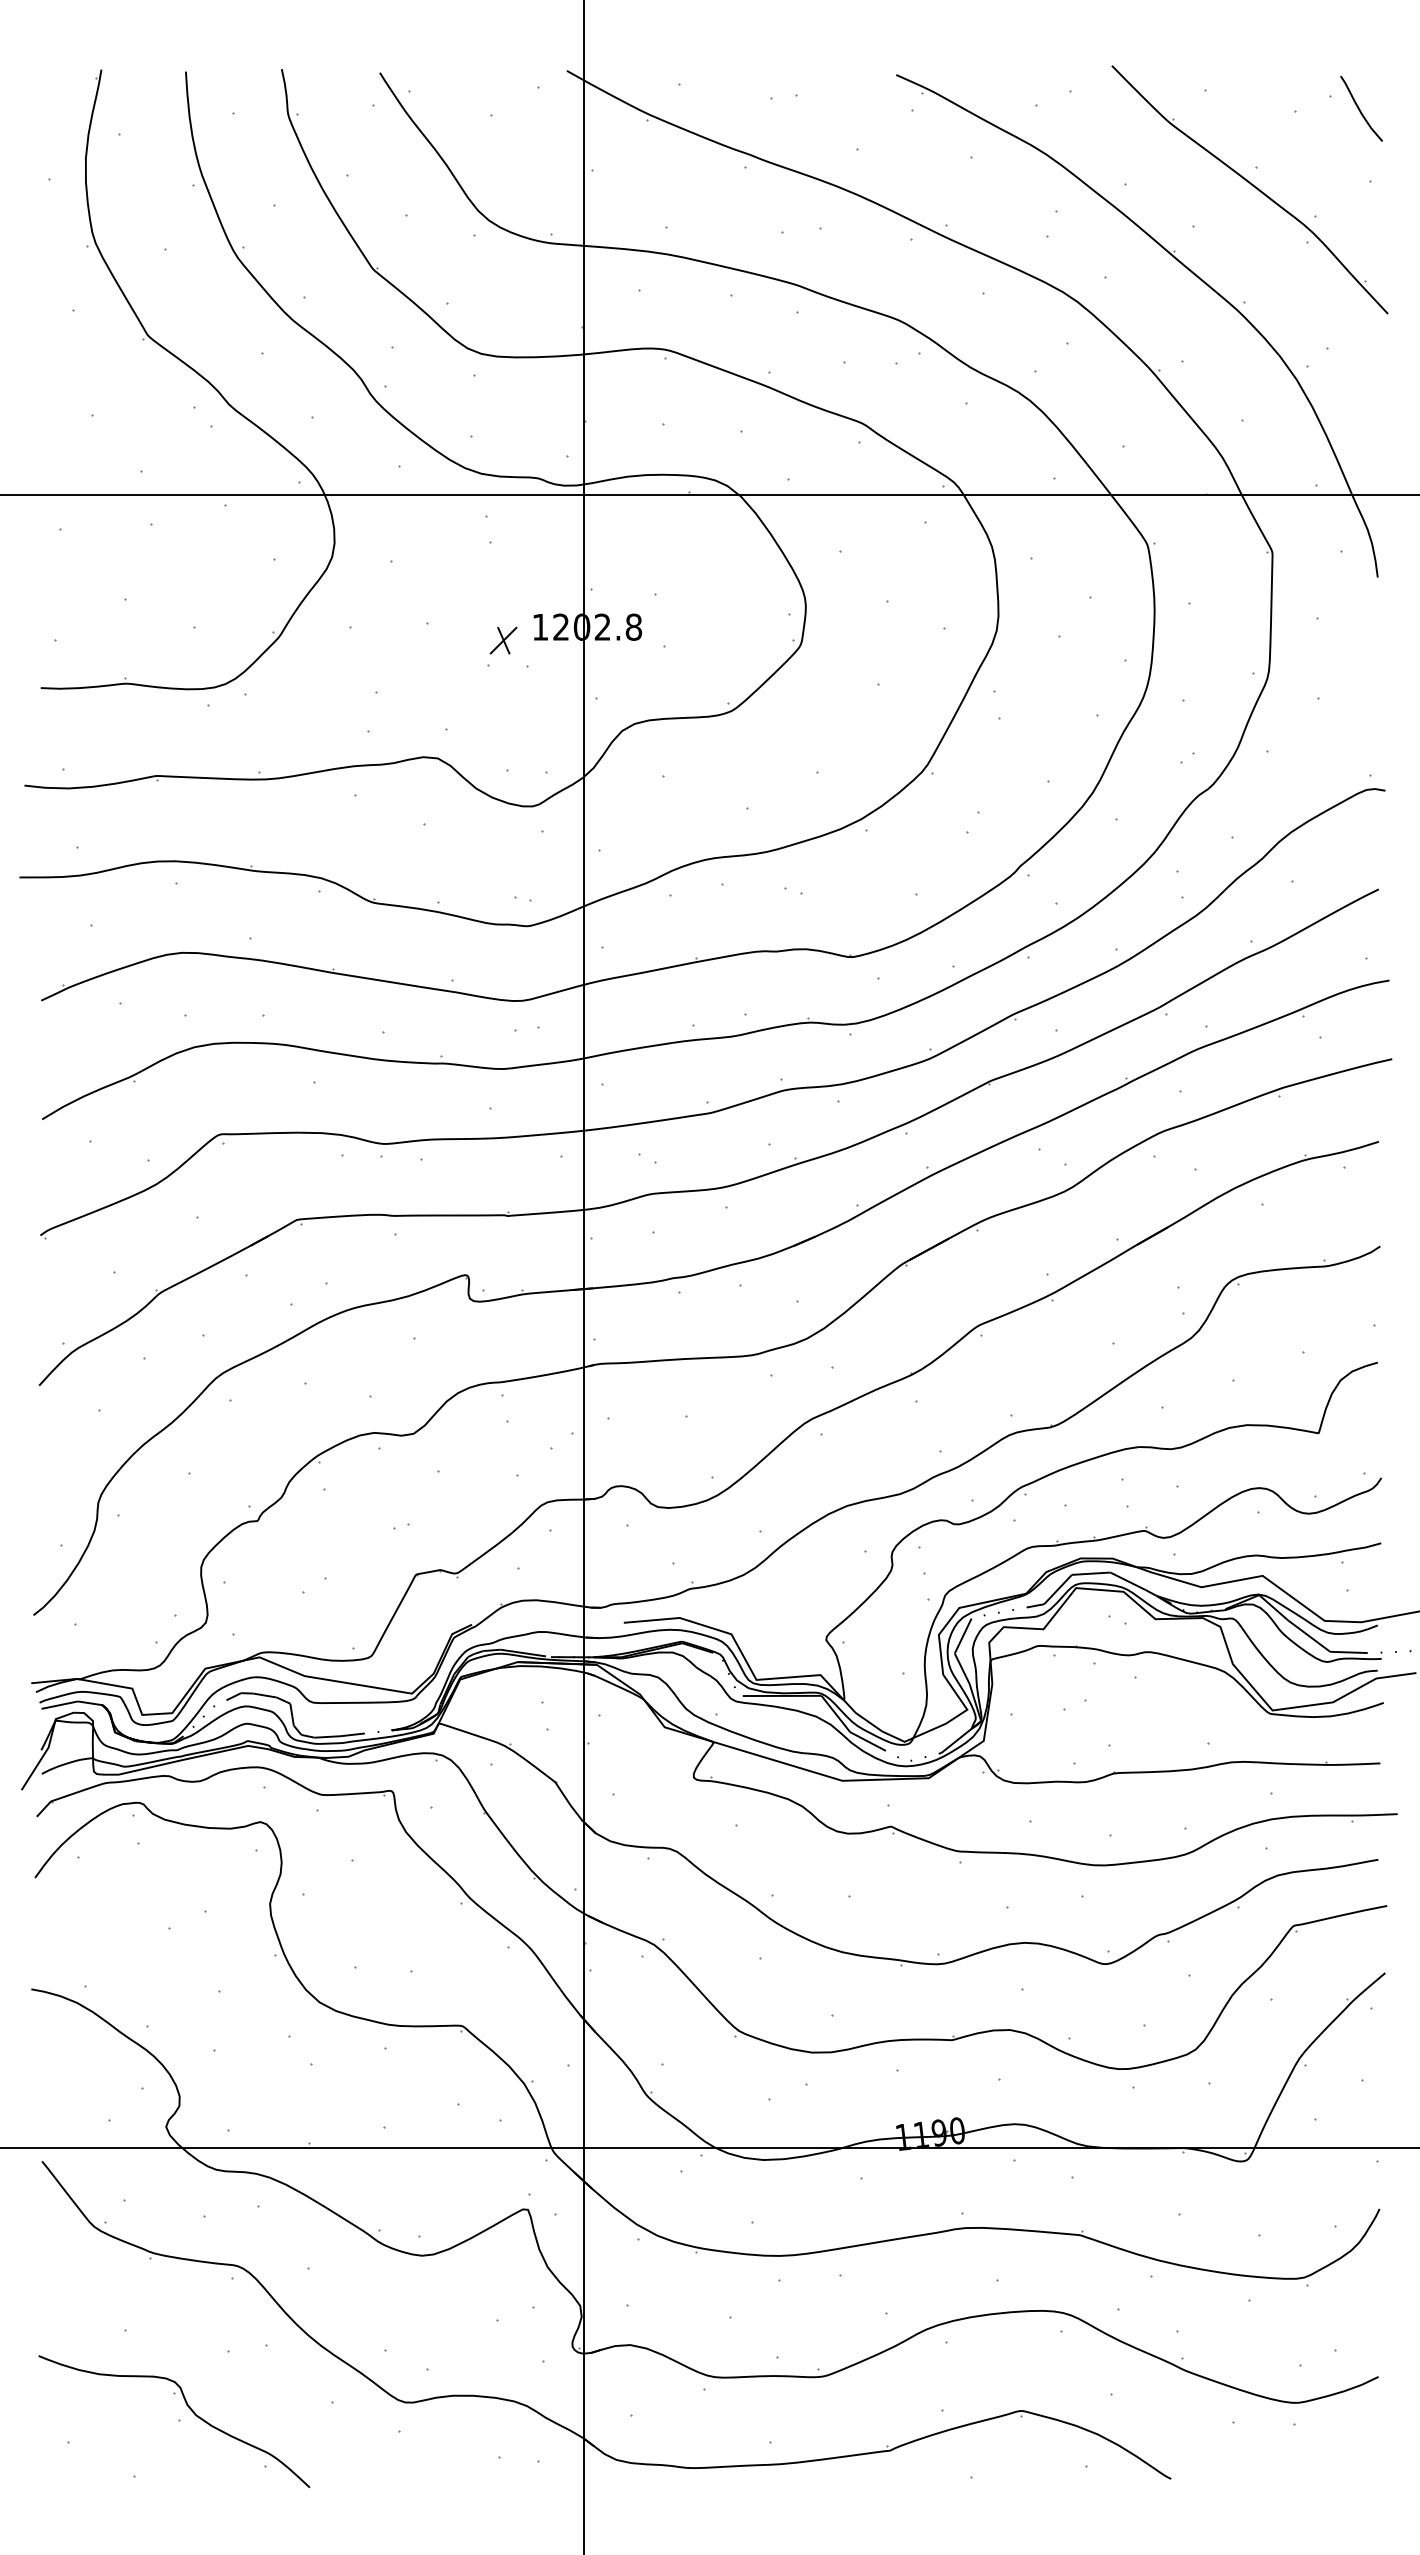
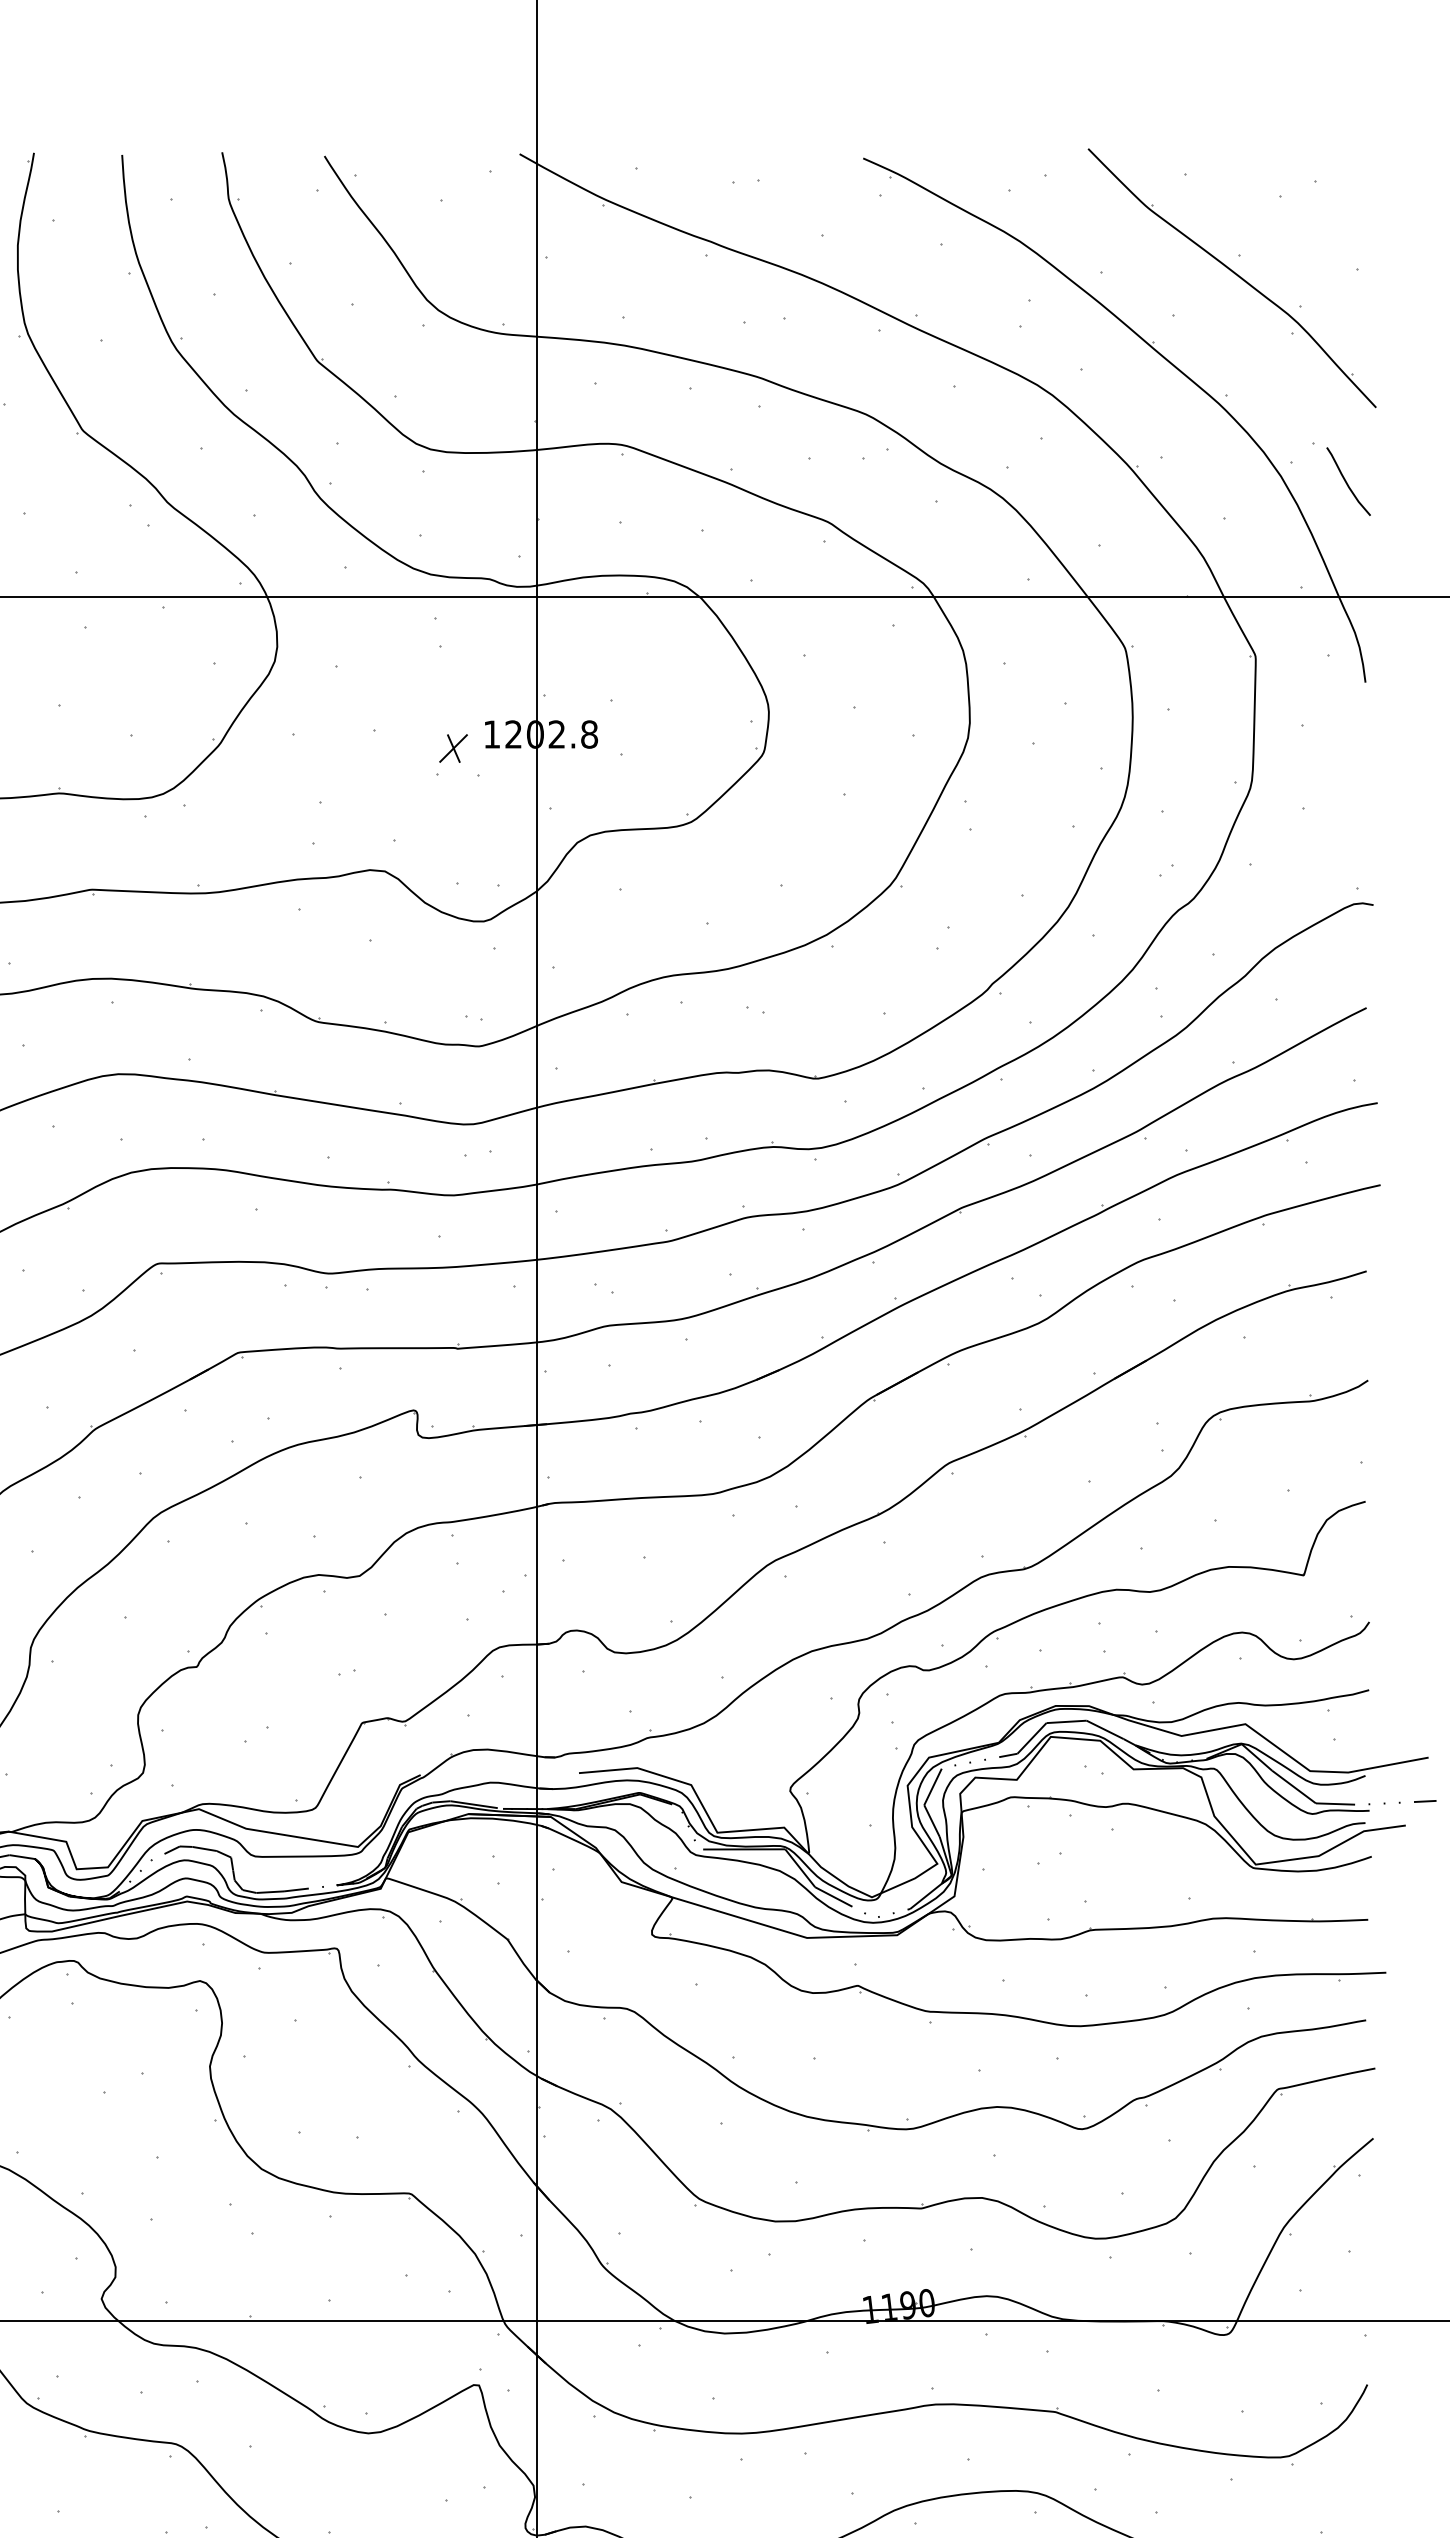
curve: (1360, 109) -> (1347, 482), moved

